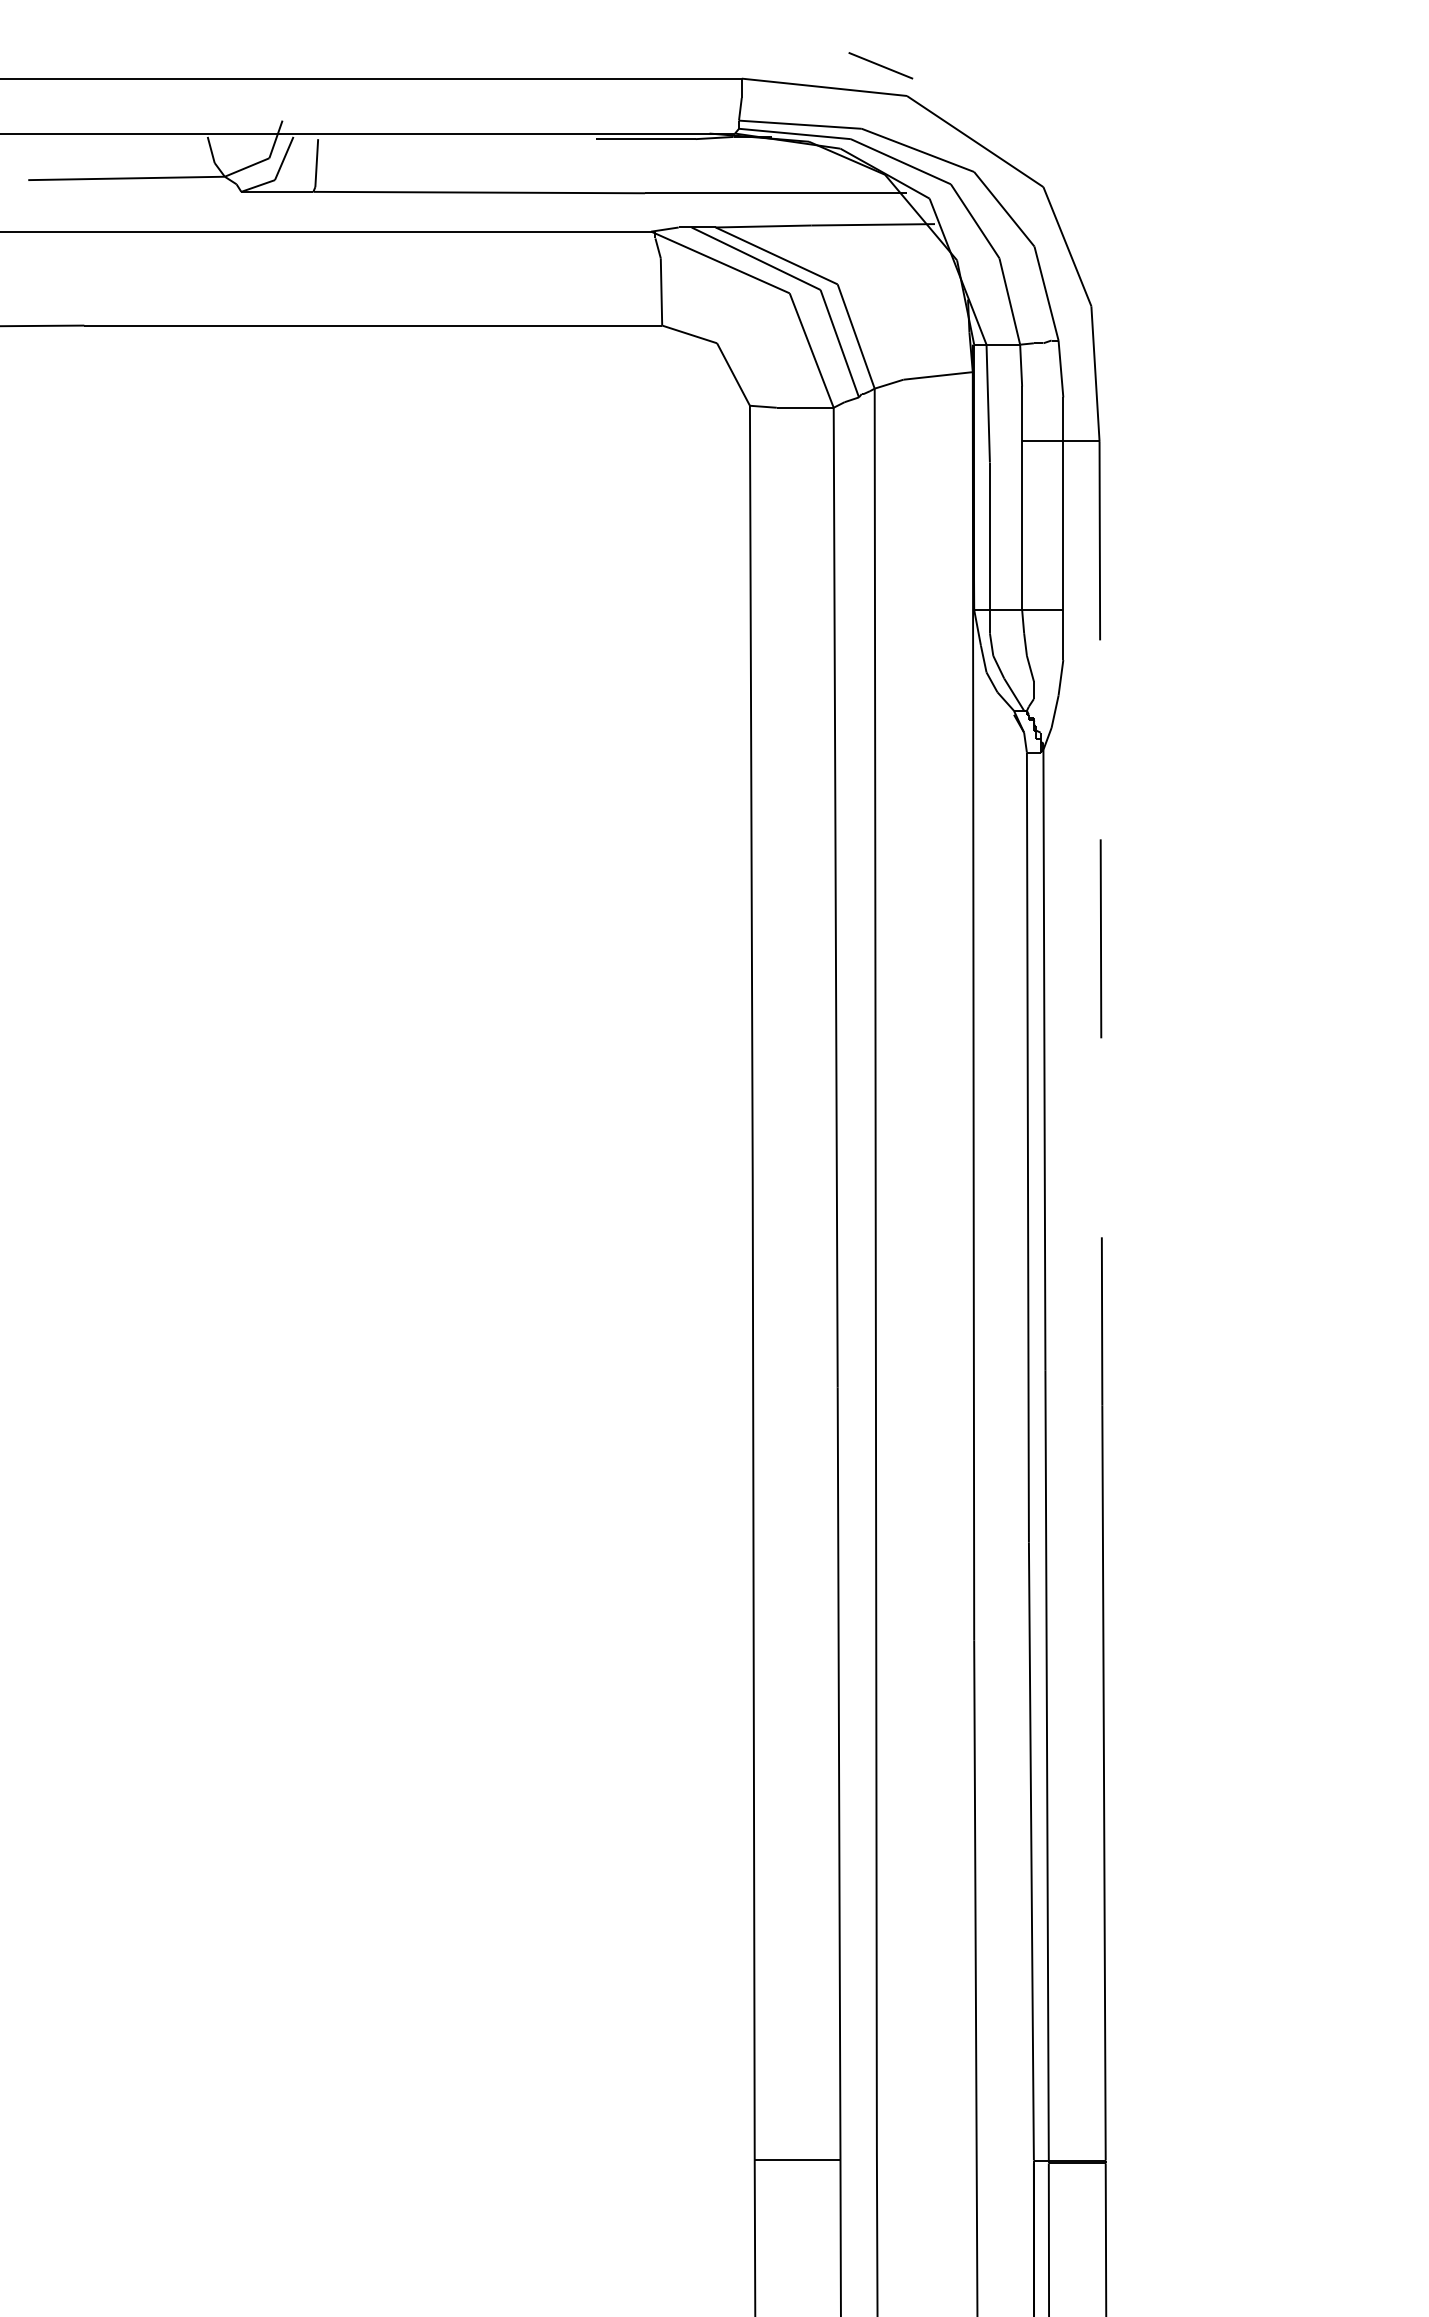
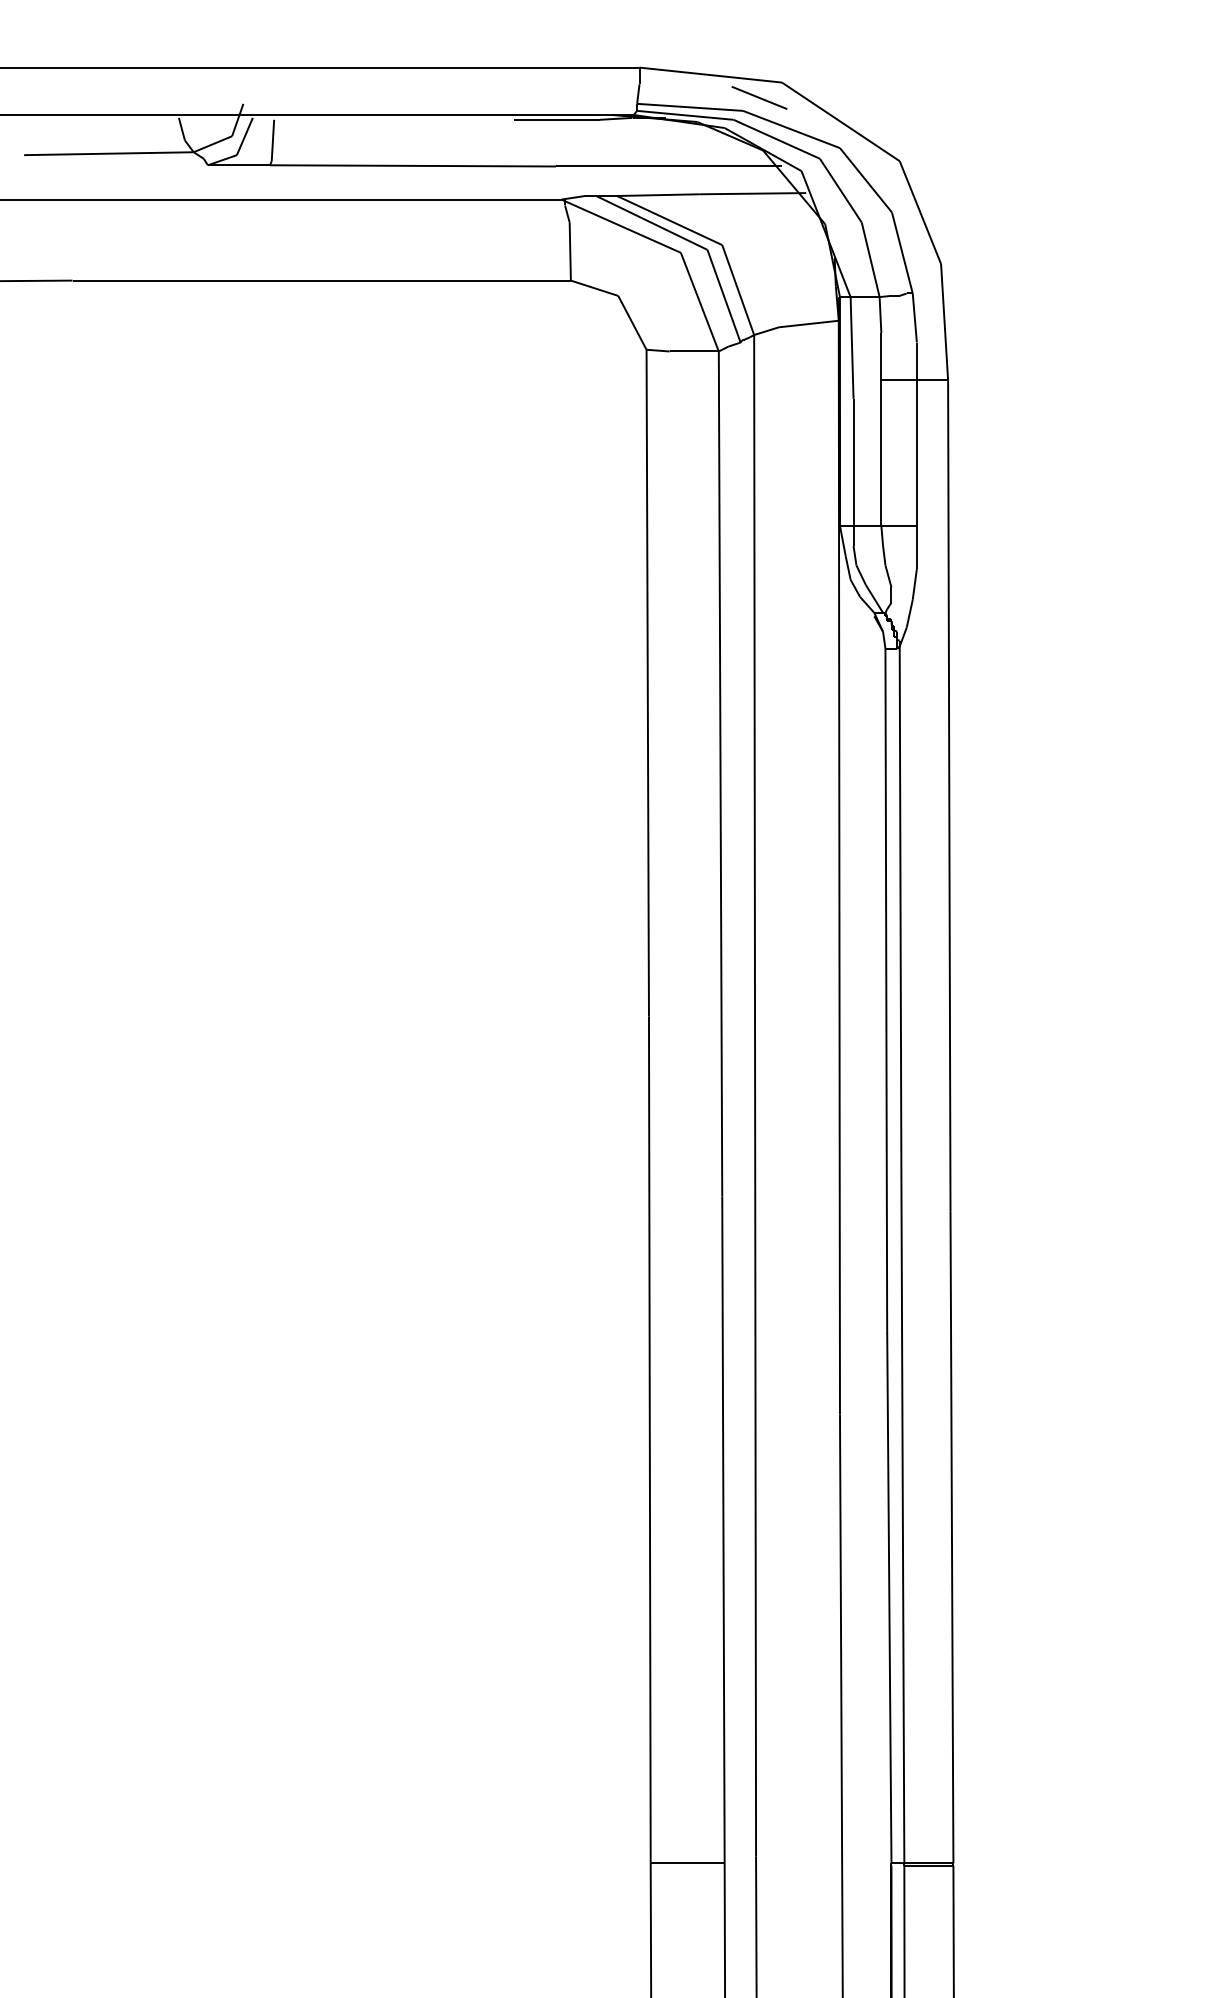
line: (880, 65) -> (759, 97), moved
line: (1100, 923) -> (948, 796), dashed -> solid

